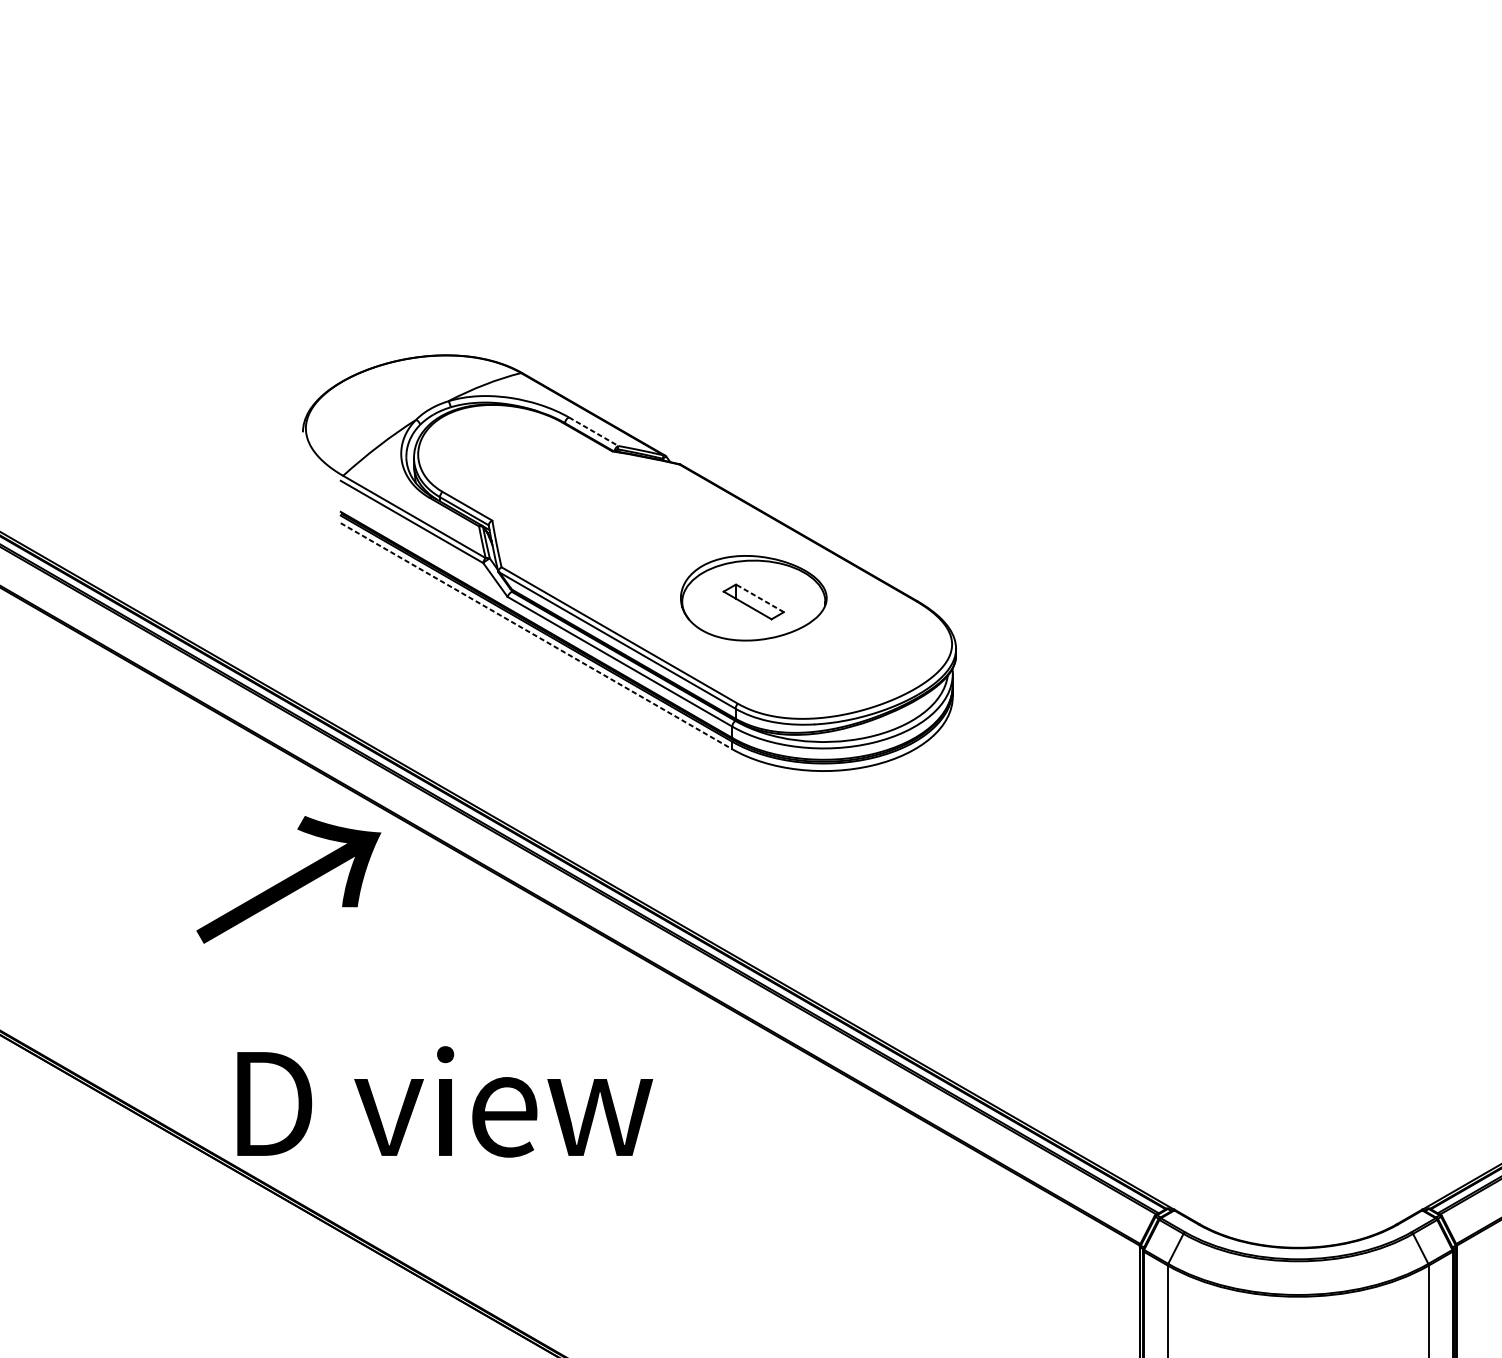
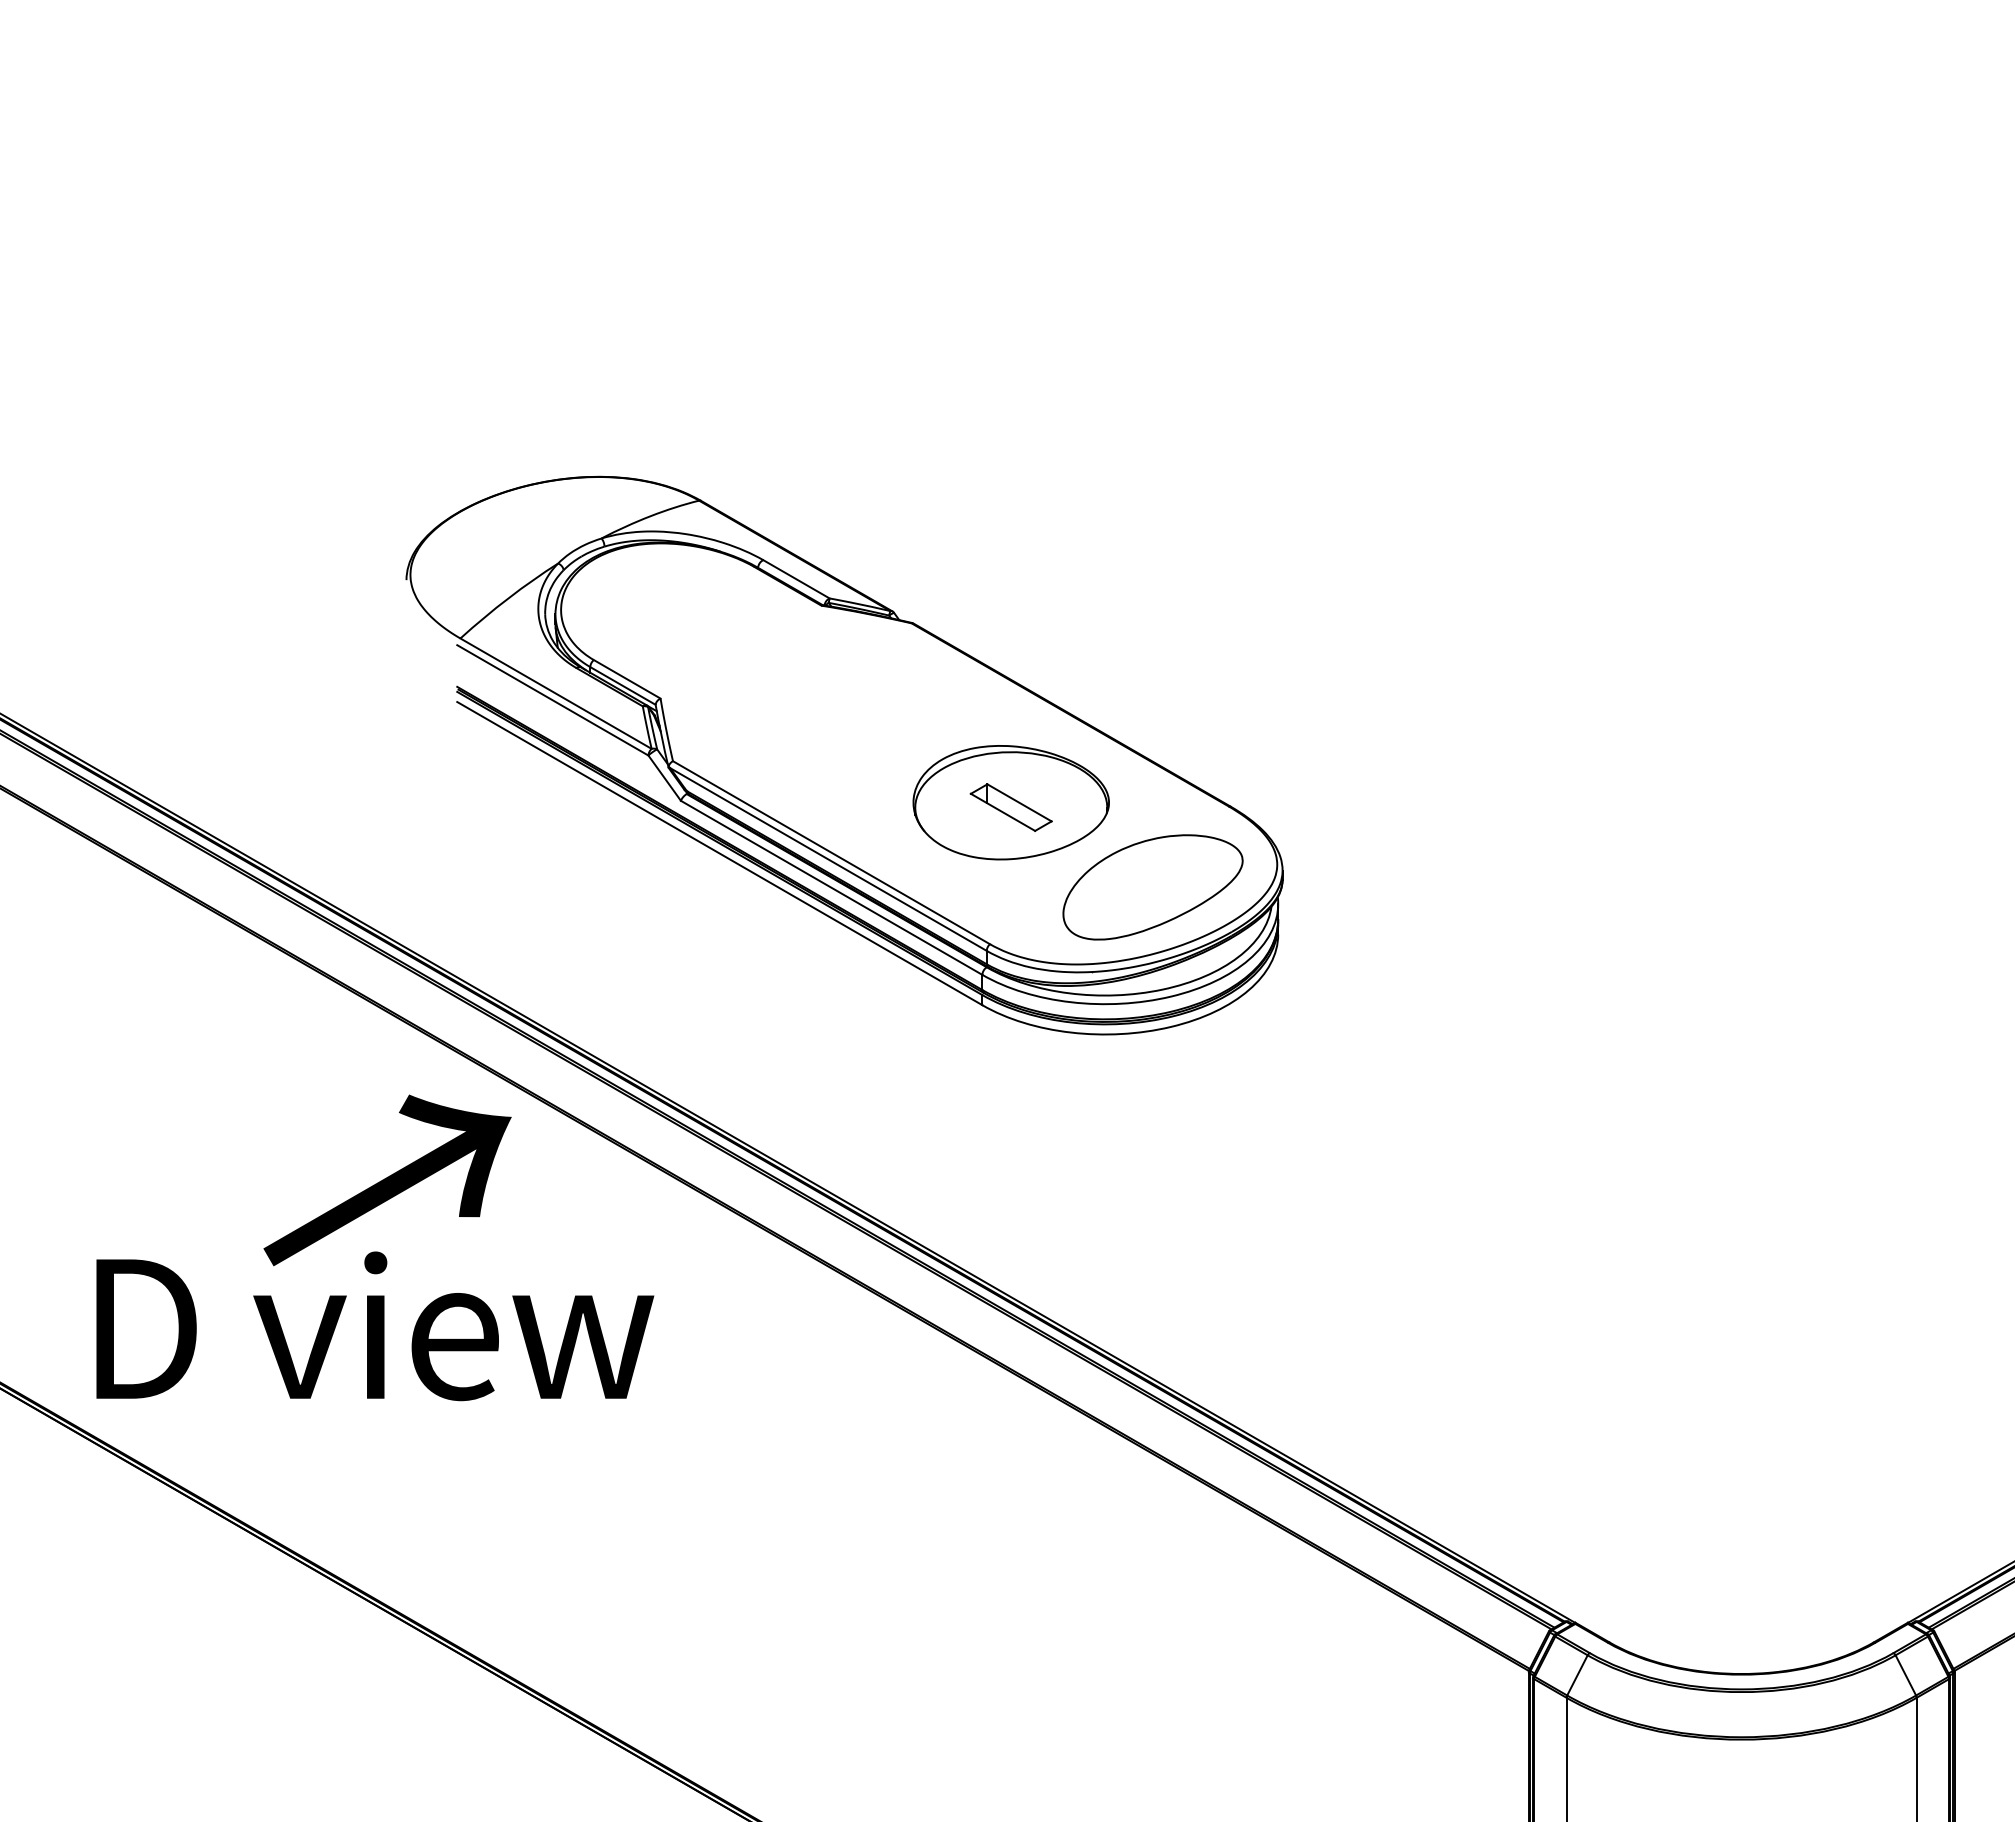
line: (593, 431) -> (796, 579), dashed -> solid
line: (759, 598) -> (1019, 802), dashed -> solid
line: (537, 636) -> (720, 853), dashed -> solid
part: (859, 661) -> (1152, 887), added
text: (445, 1102) -> (375, 1326), moved

